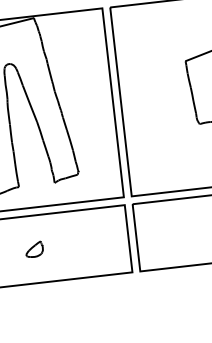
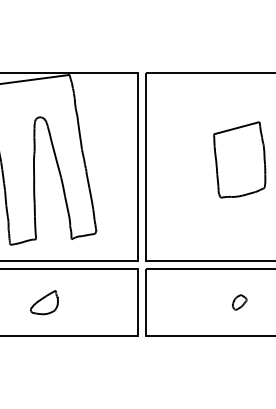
part: (33, 249) -> (43, 302), size x1.6

